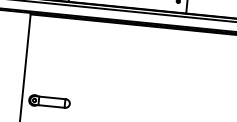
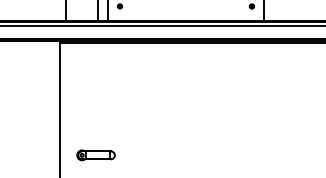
part: (49, 102) -> (95, 155), size x0.7

